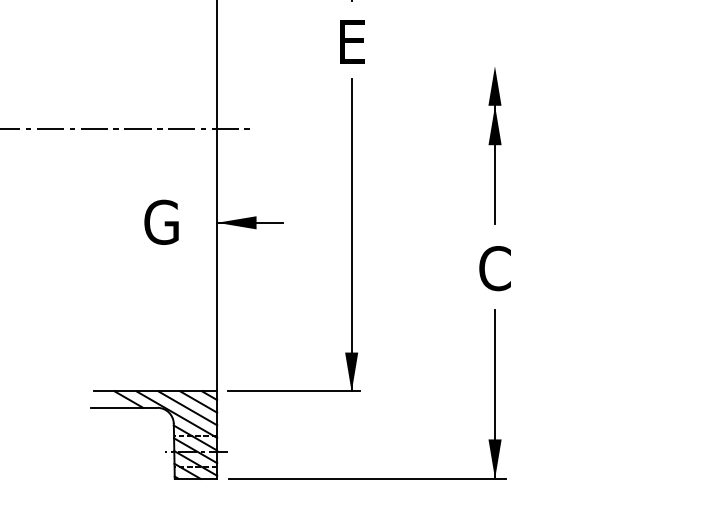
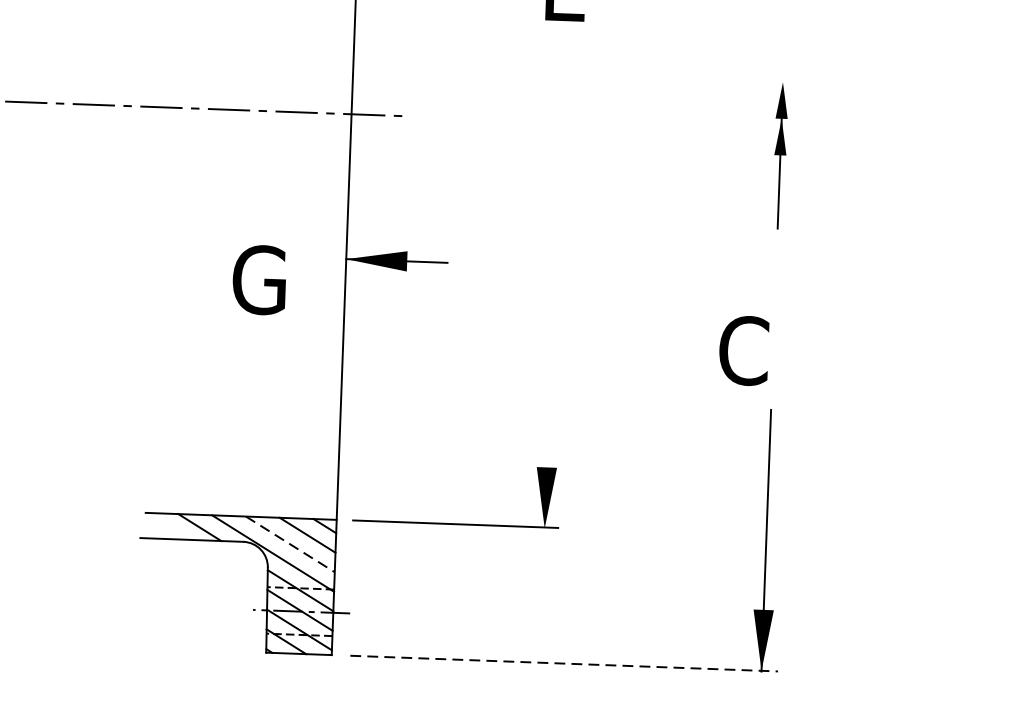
part: (494, 145) -> (779, 155), size x0.6
text: (161, 221) -> (259, 278), moved
line: (351, 235) -> (553, 286), removed
text: (494, 268) -> (742, 350), moved
line: (187, 408) -> (289, 544), solid -> dashed
line: (367, 478) -> (564, 663), solid -> dashed

